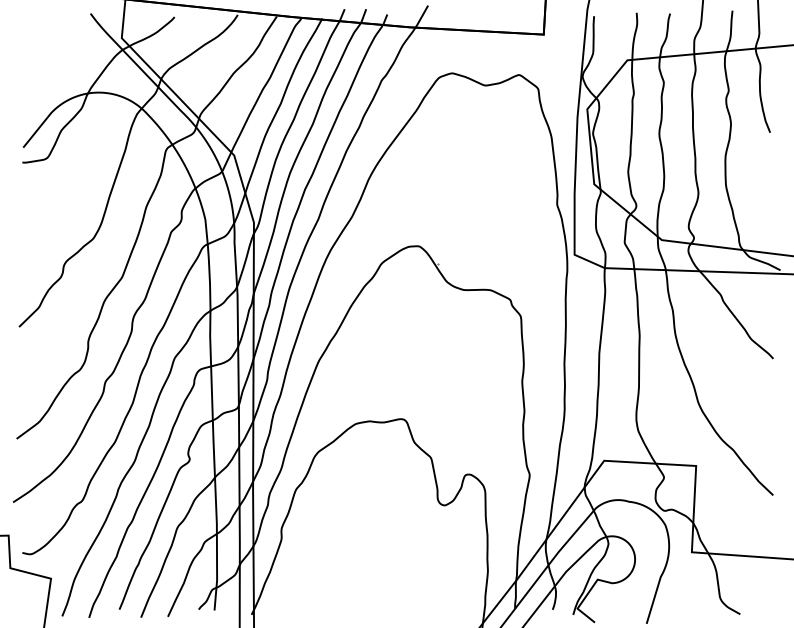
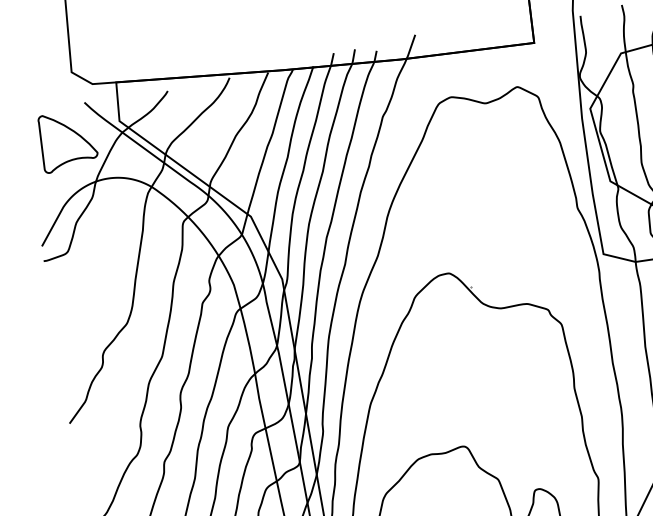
part: (66, 47) -> (66, 140), added

